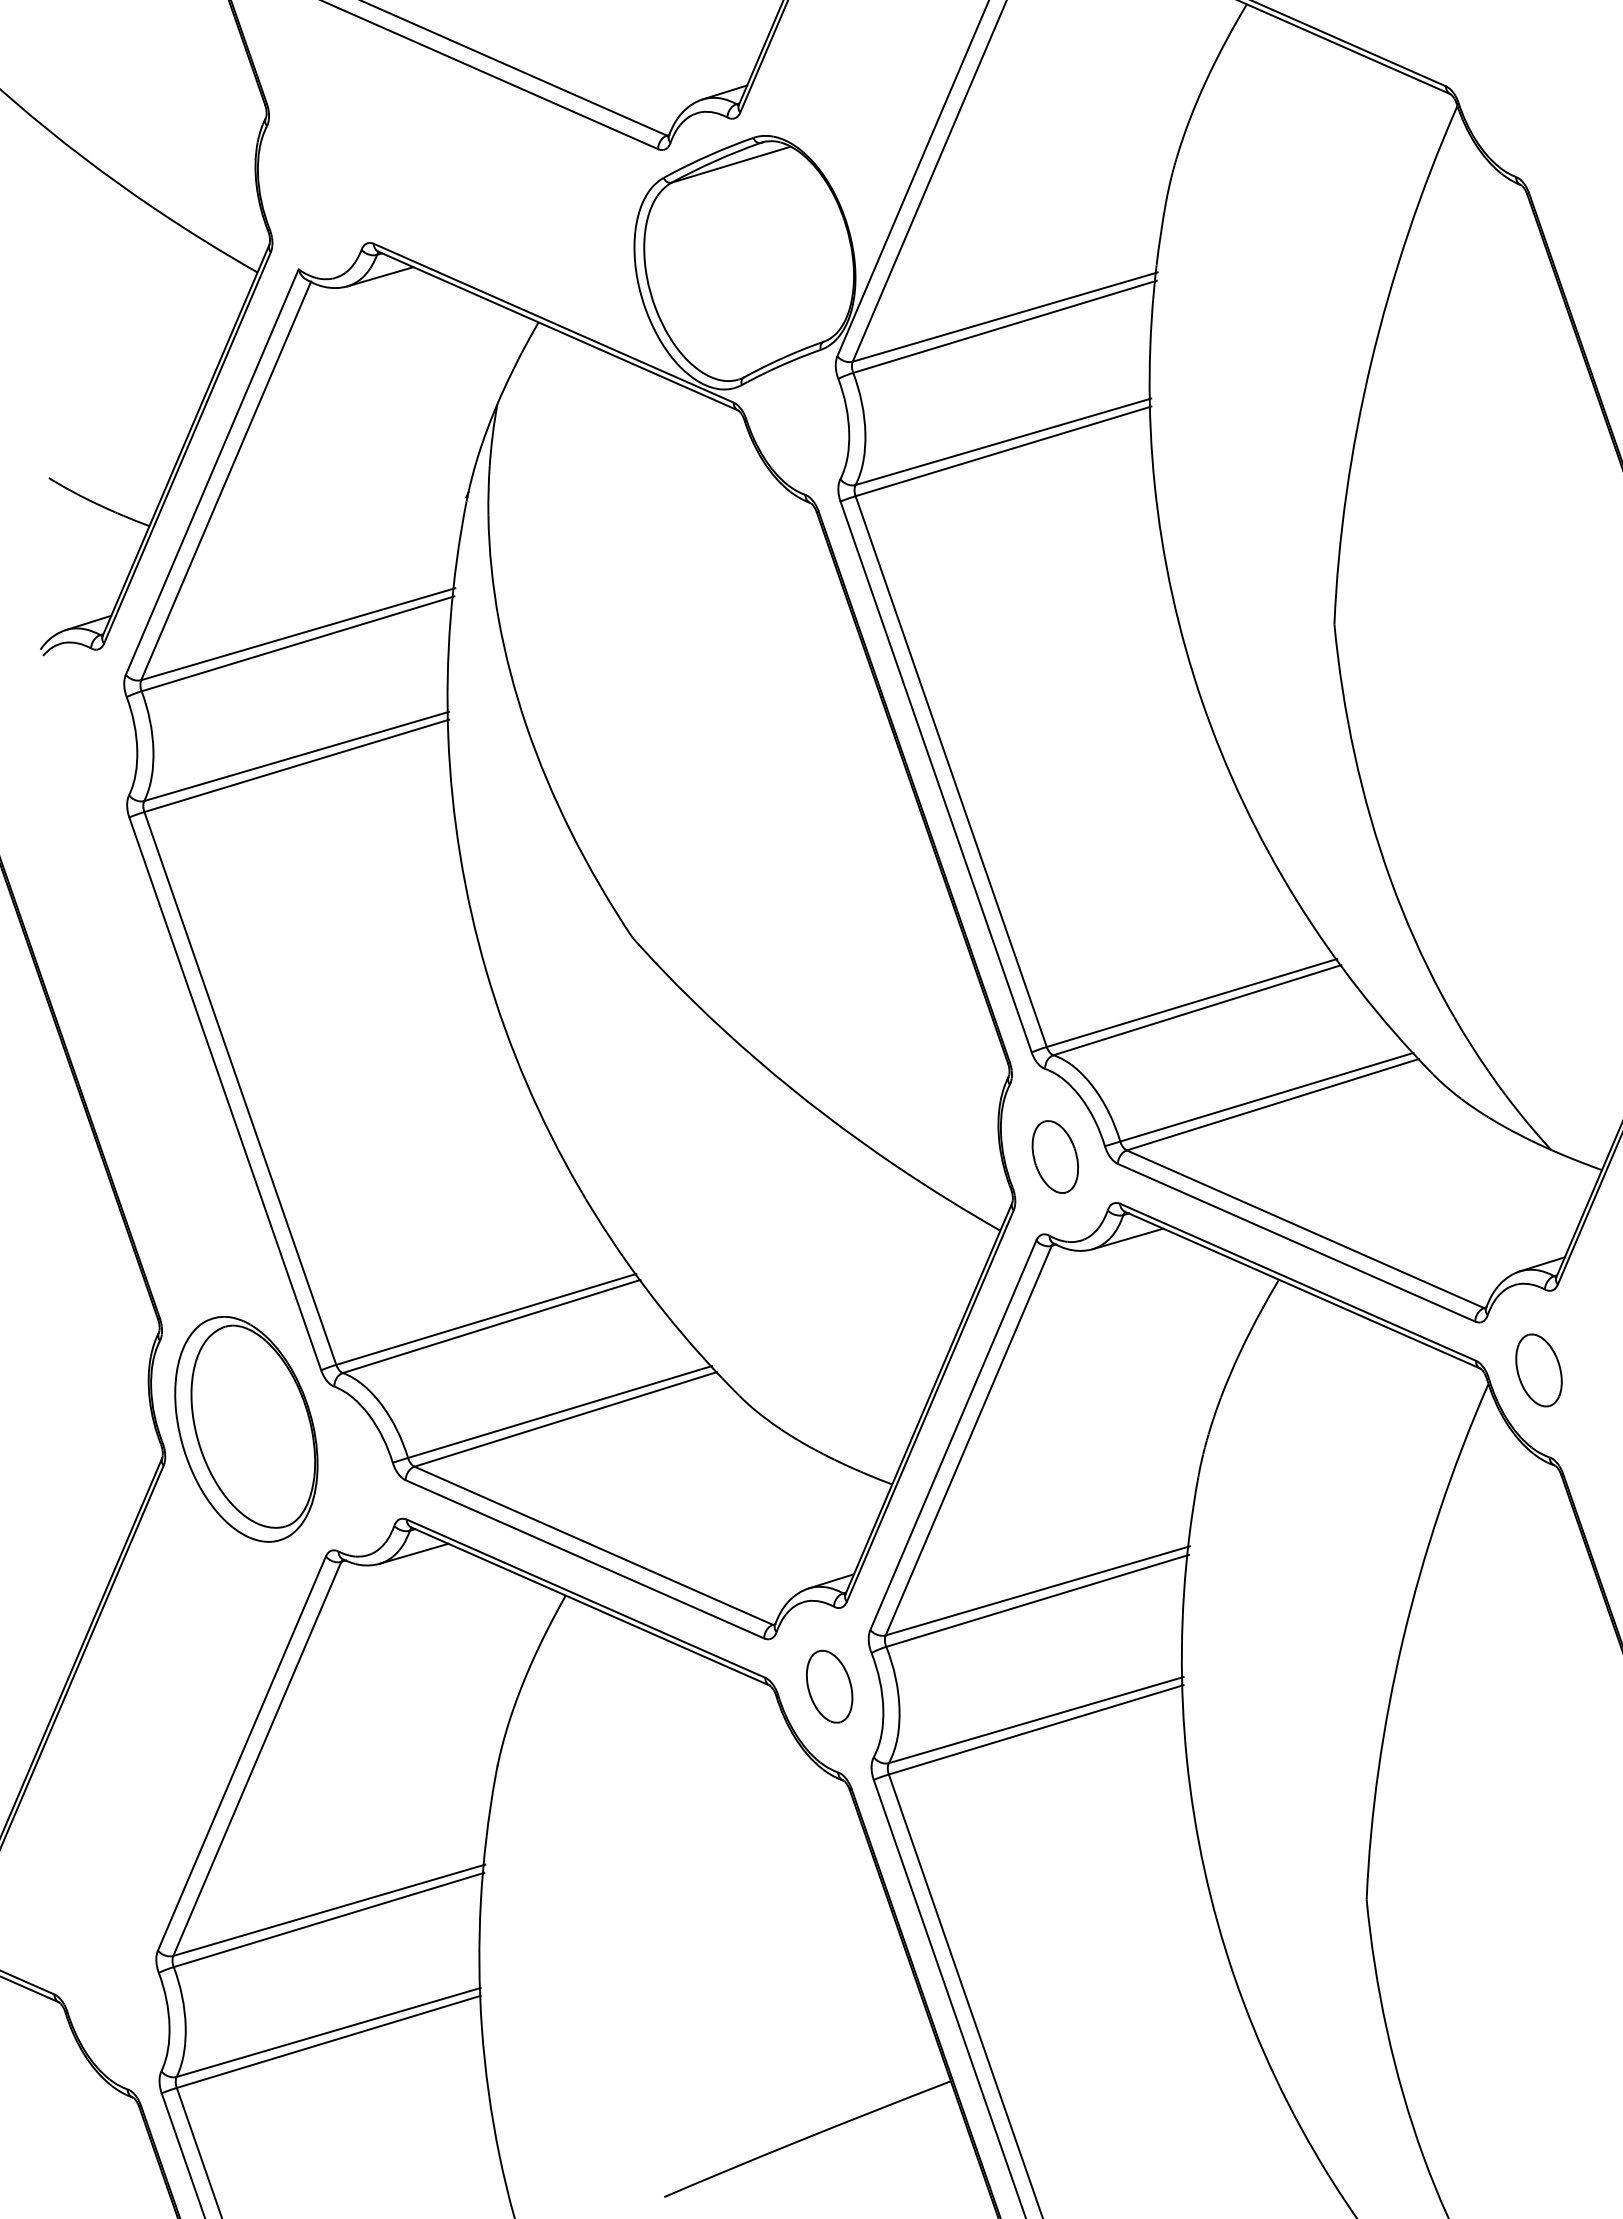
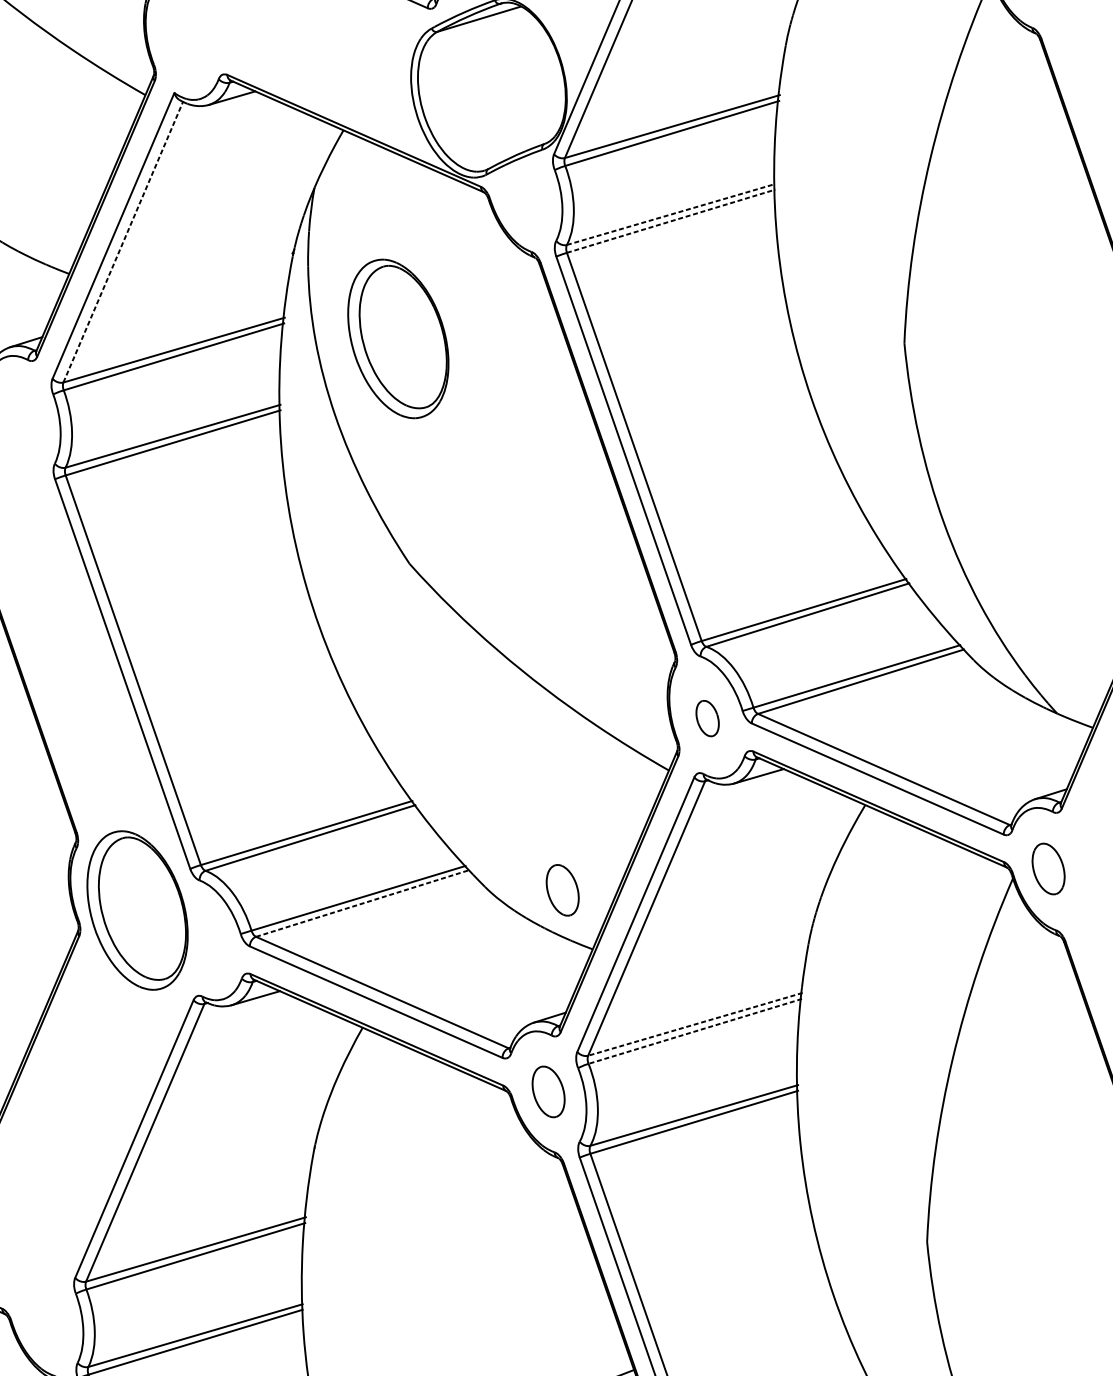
line: (1003, 441) -> (671, 214), solid -> dashed
line: (1003, 451) -> (671, 221), solid -> dashed
line: (226, 480) -> (123, 241), solid -> dashed
part: (616, 617) -> (398, 338), added
part: (1054, 1156) -> (707, 718), size x0.7
part: (849, 1400) -> (562, 890), added
line: (566, 1419) -> (363, 903), solid -> dashed
line: (1037, 1590) -> (695, 1024), solid -> dashed
line: (1037, 1601) -> (695, 1031), solid -> dashed

